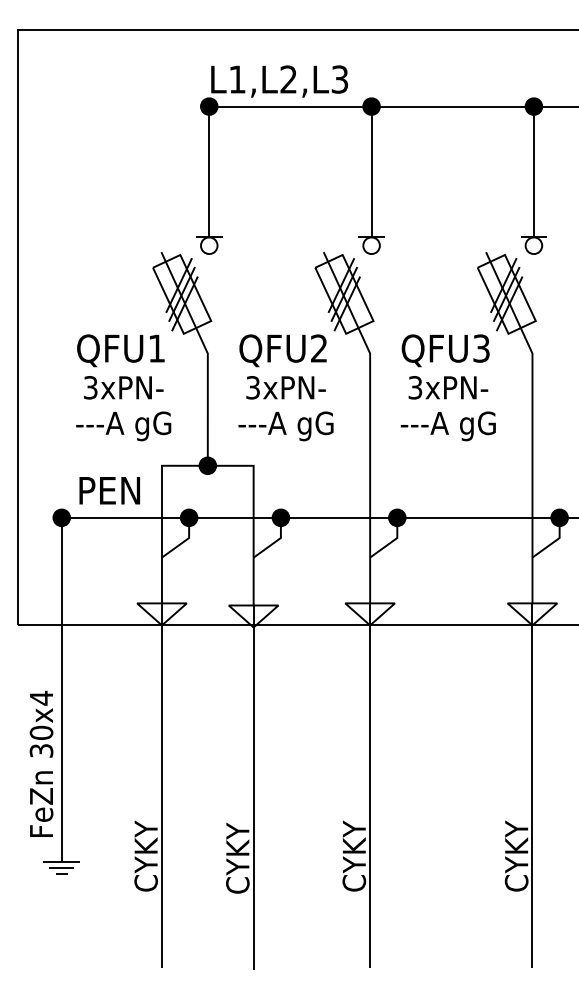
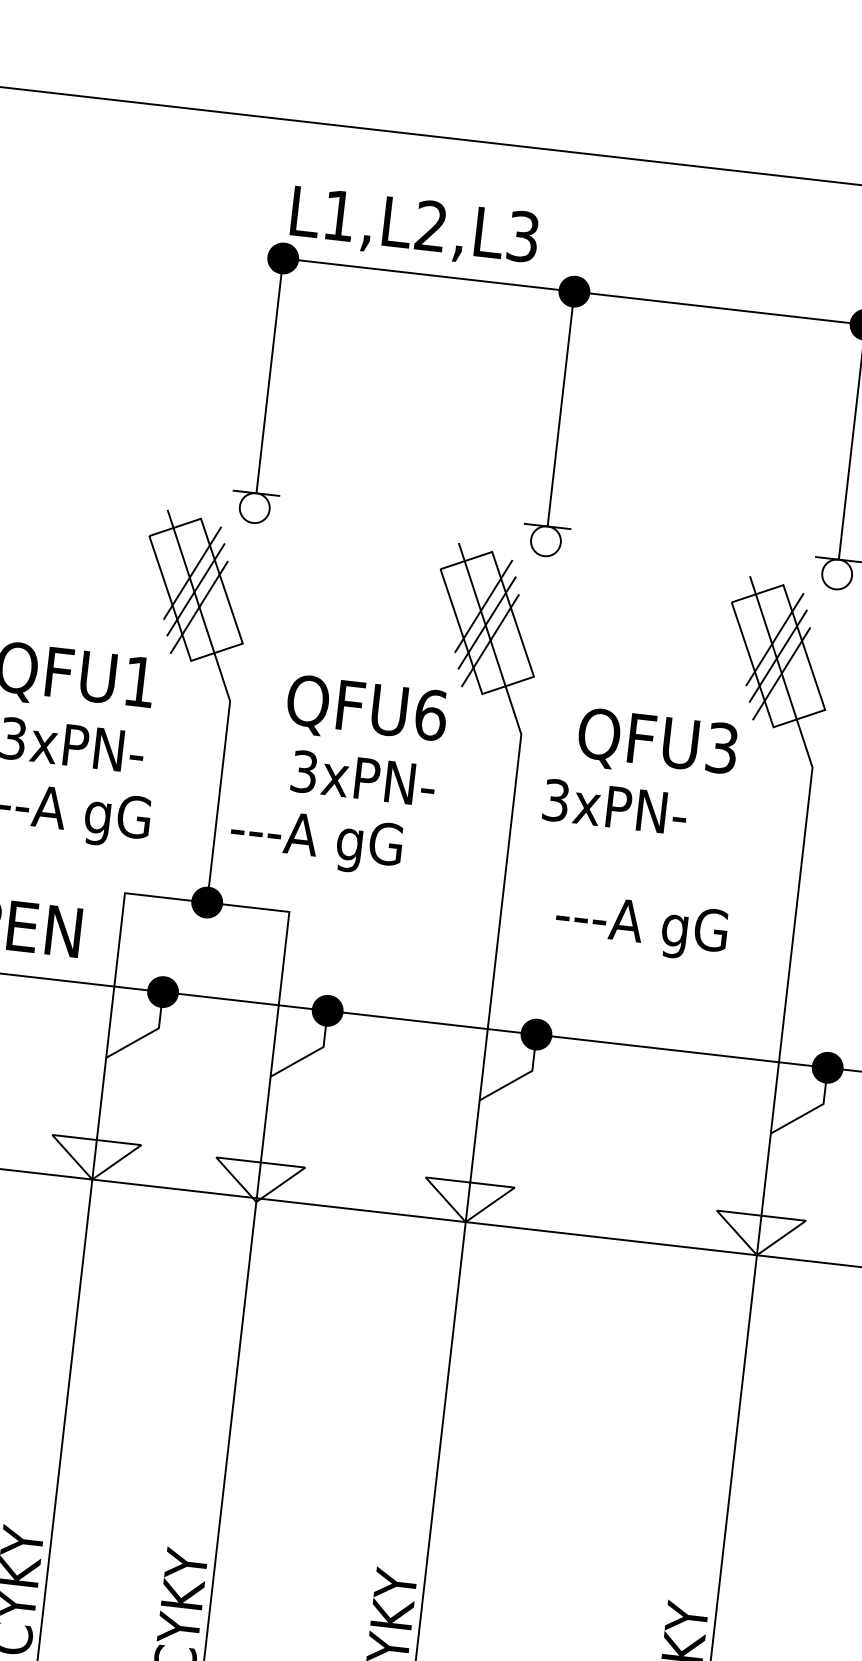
text: (319, 348) -> (431, 714), QFU2 -> QFU6
text: (448, 387) -> (615, 806), moved
text: (285, 426) -> (315, 841), moved
text: (447, 426) -> (639, 927), moved

